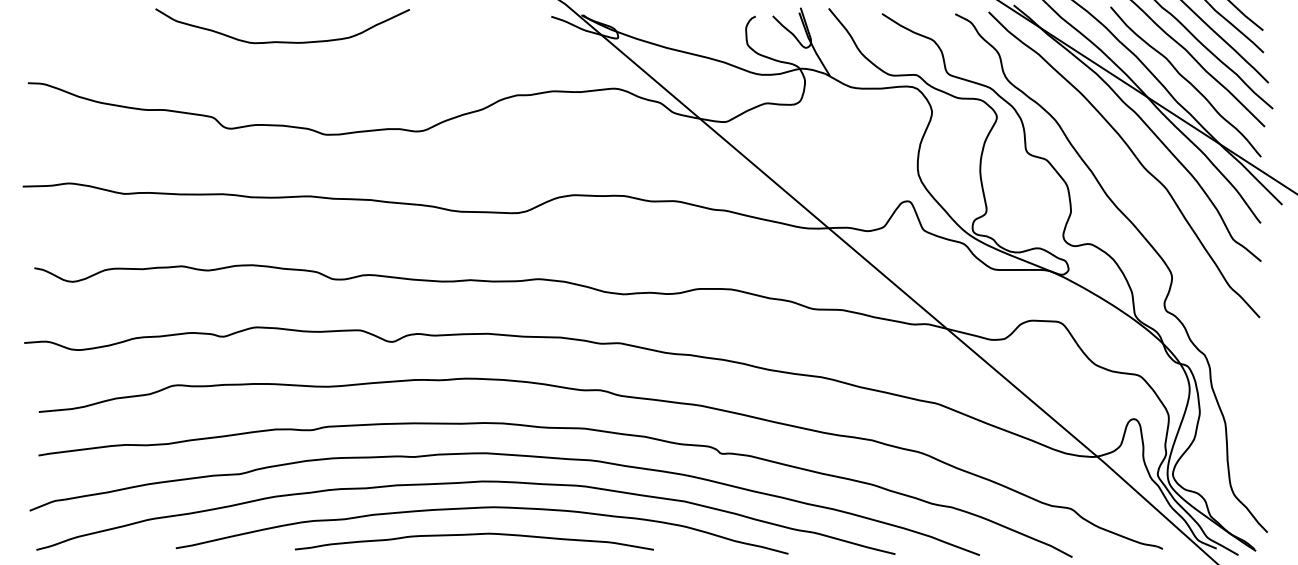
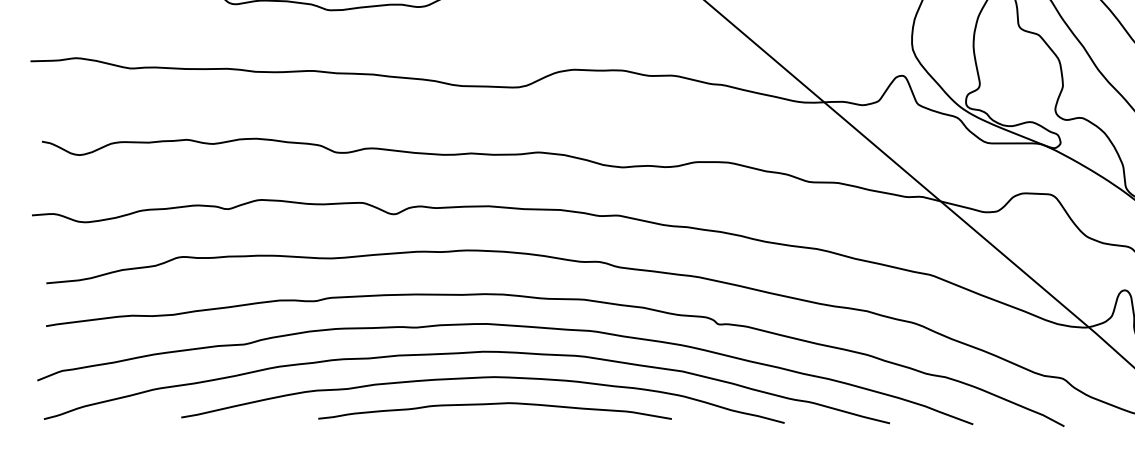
curve: (474, 535) -> (495, 404), moved

